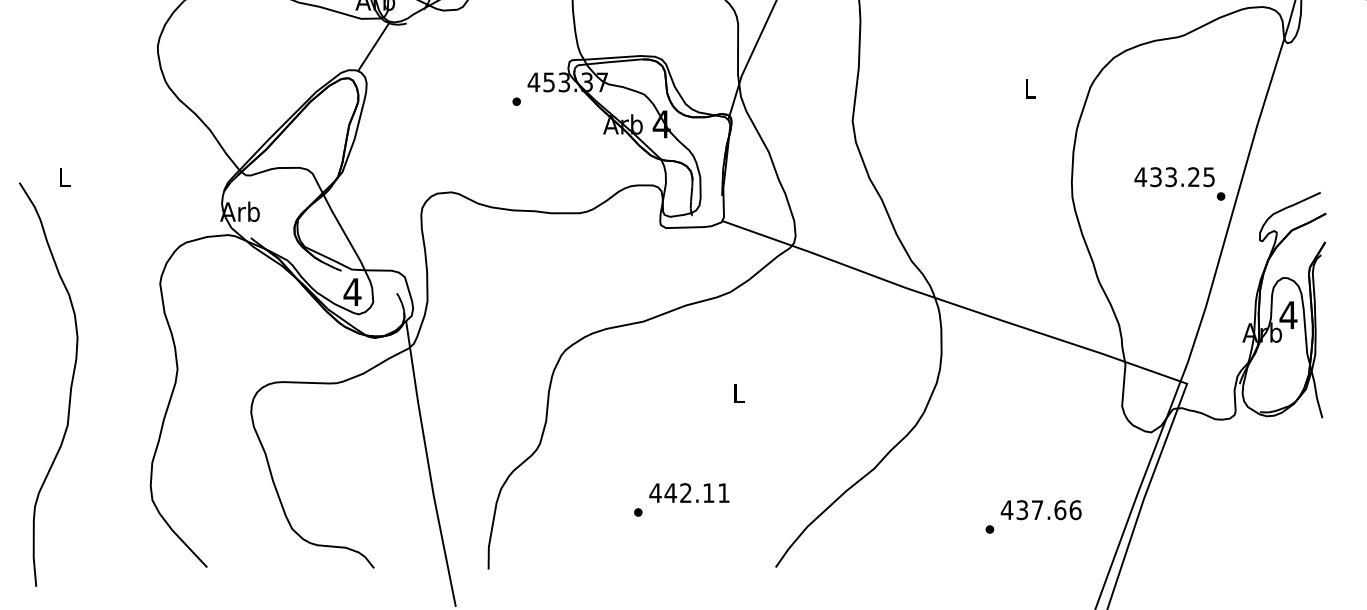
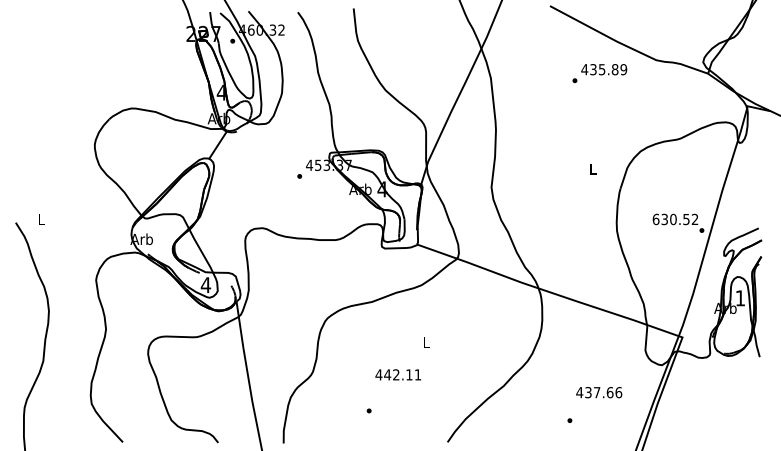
text: (1174, 177) -> (675, 219), 433.25 -> 630.52
text: (1288, 315) -> (740, 298), 4 -> 1
text: (689, 492) -> (398, 374), moved
text: (1041, 509) -> (599, 392), moved

